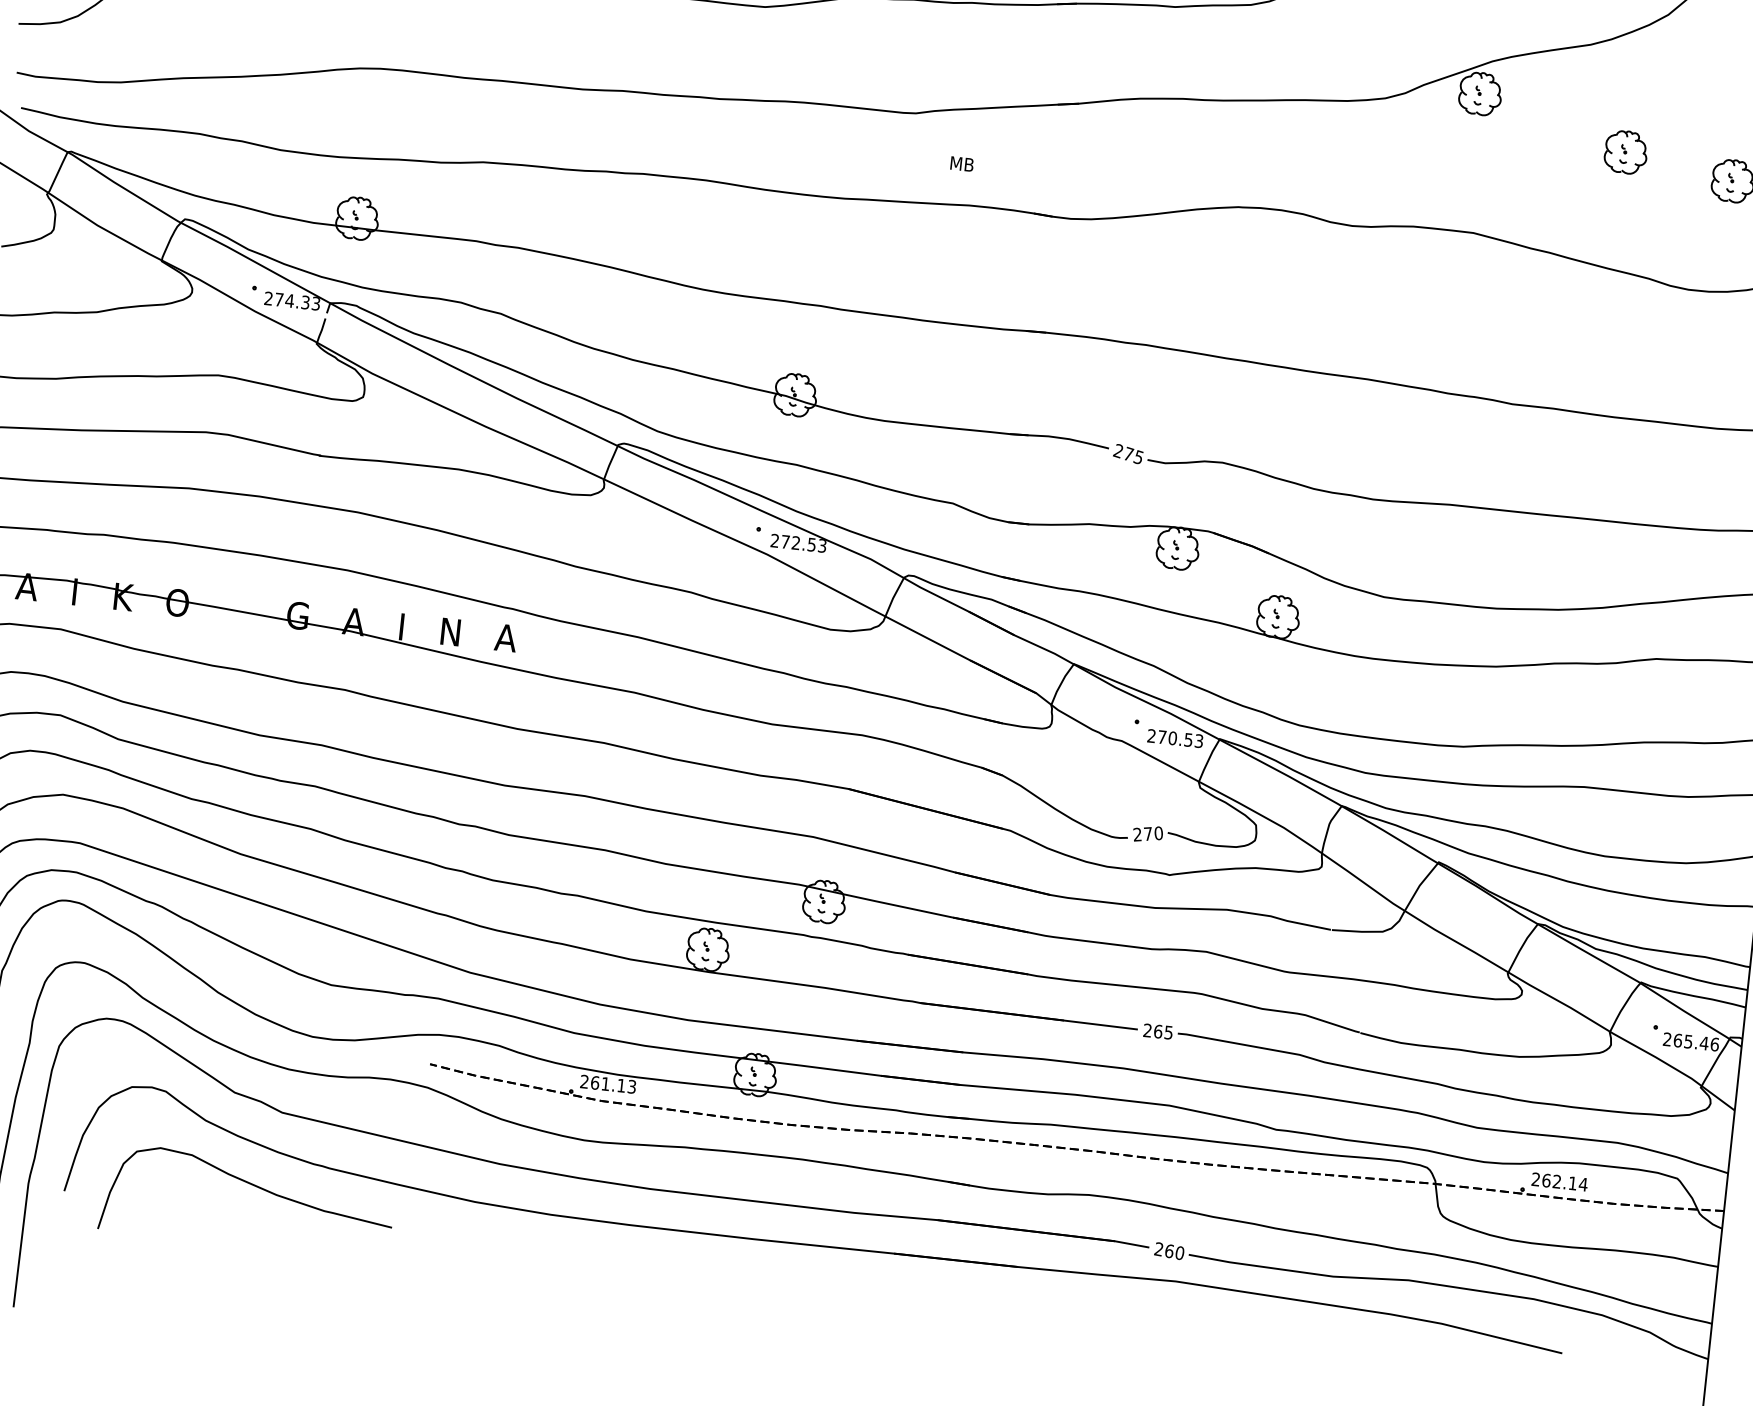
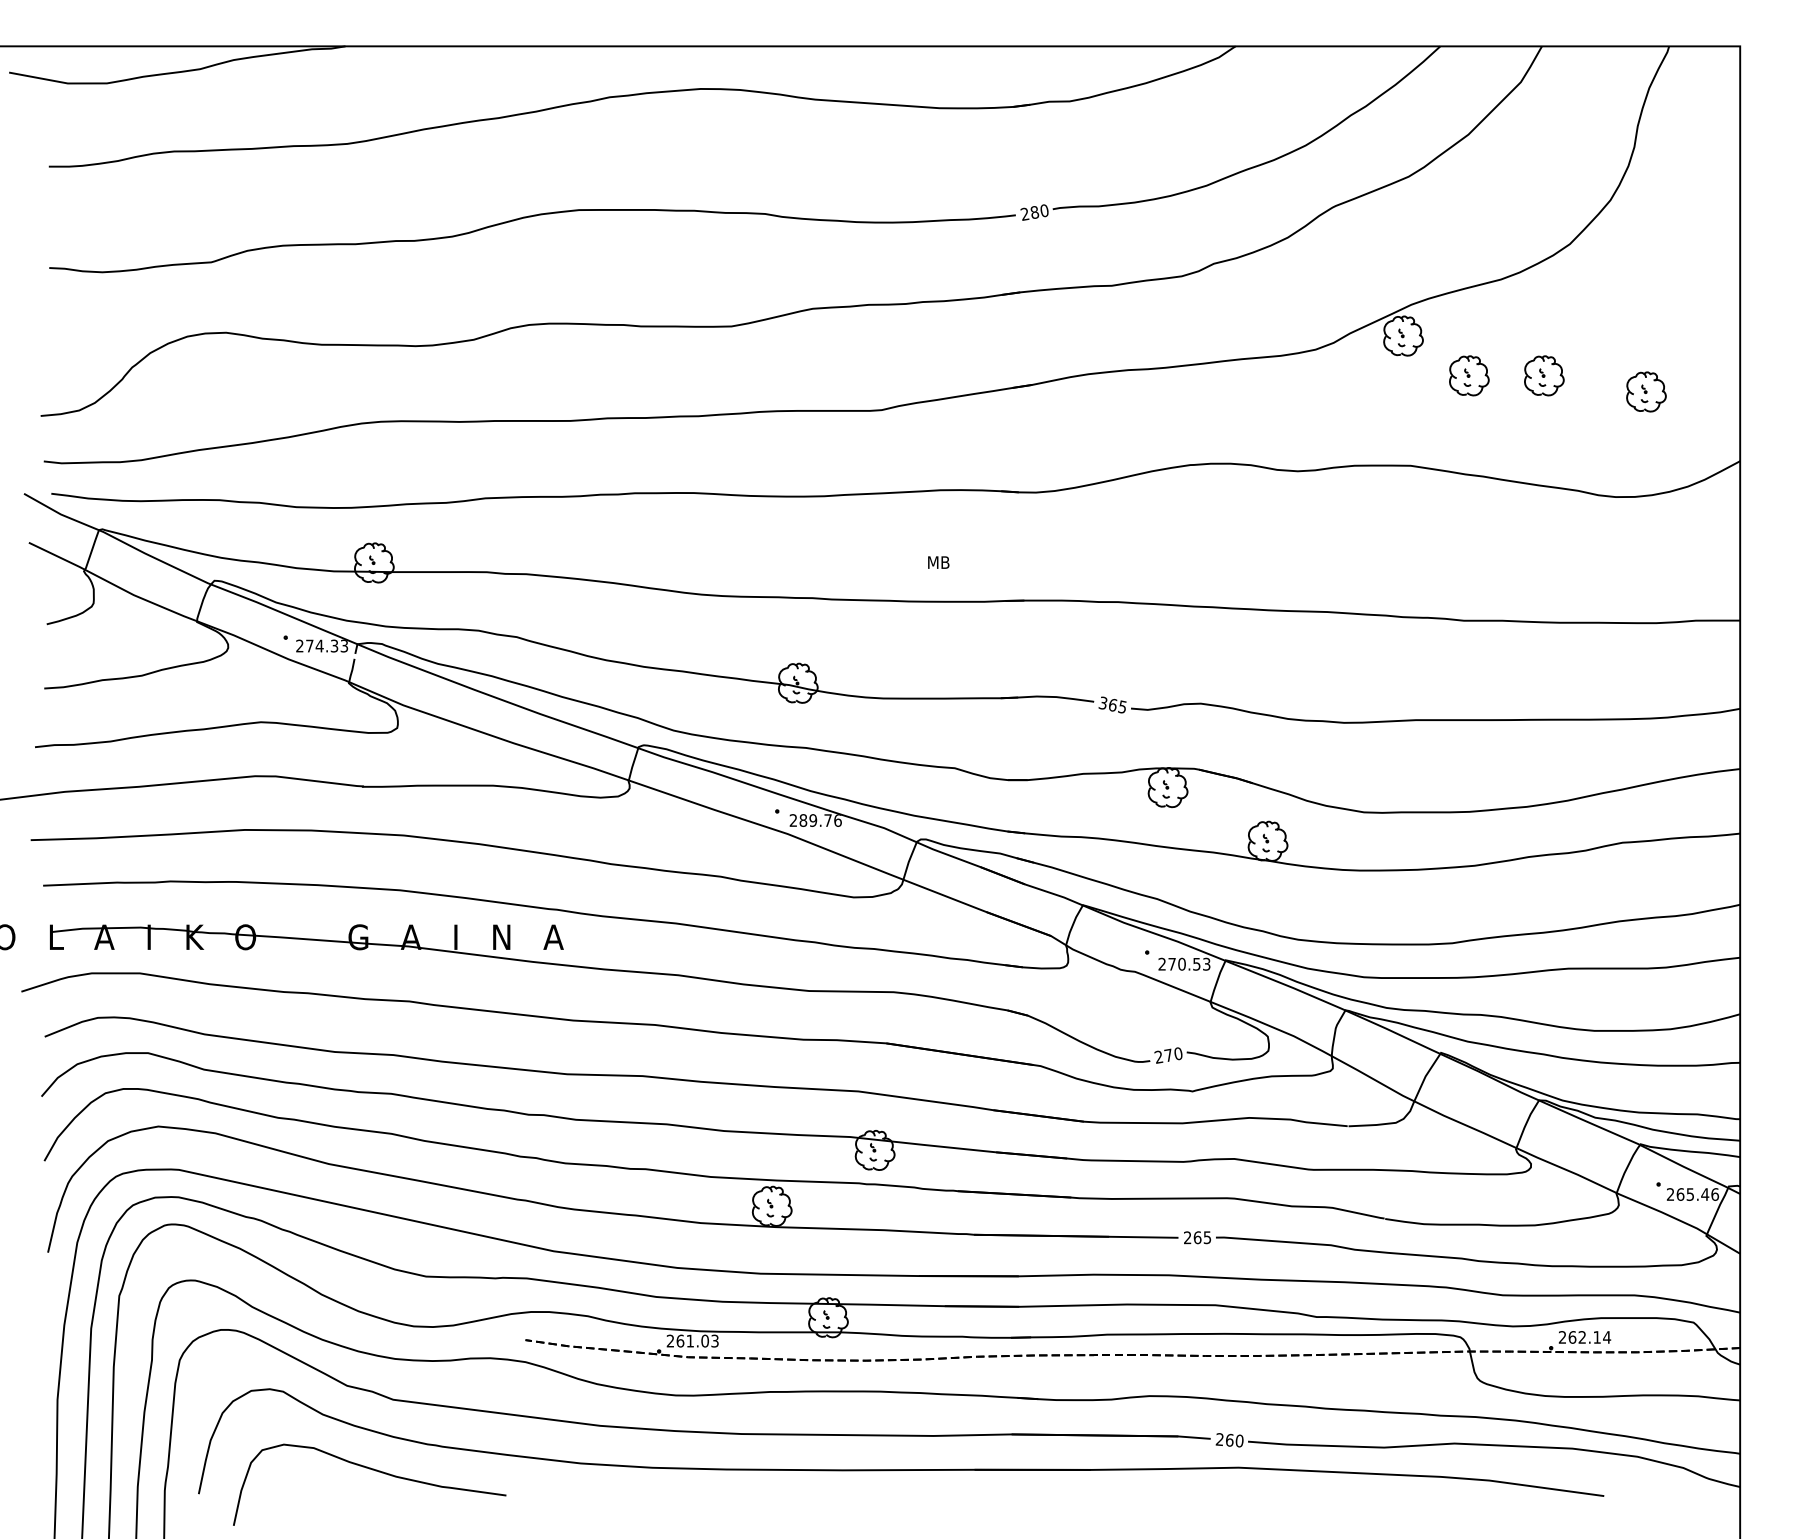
part: (1546, 143) -> (1469, 375), added
text: (961, 164) -> (938, 562), moved
text: (1122, 452) -> (1107, 704), 275 -> 365
text: (803, 543) -> (820, 820), 272.53 -> 289.76
text: (620, 1085) -> (704, 1340), 261.13 -> 261.03

